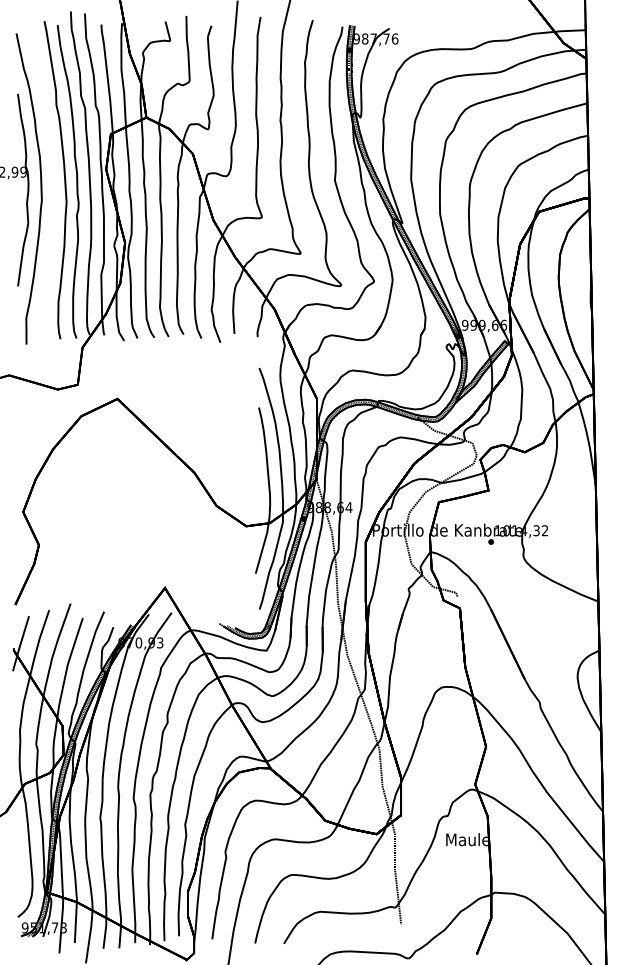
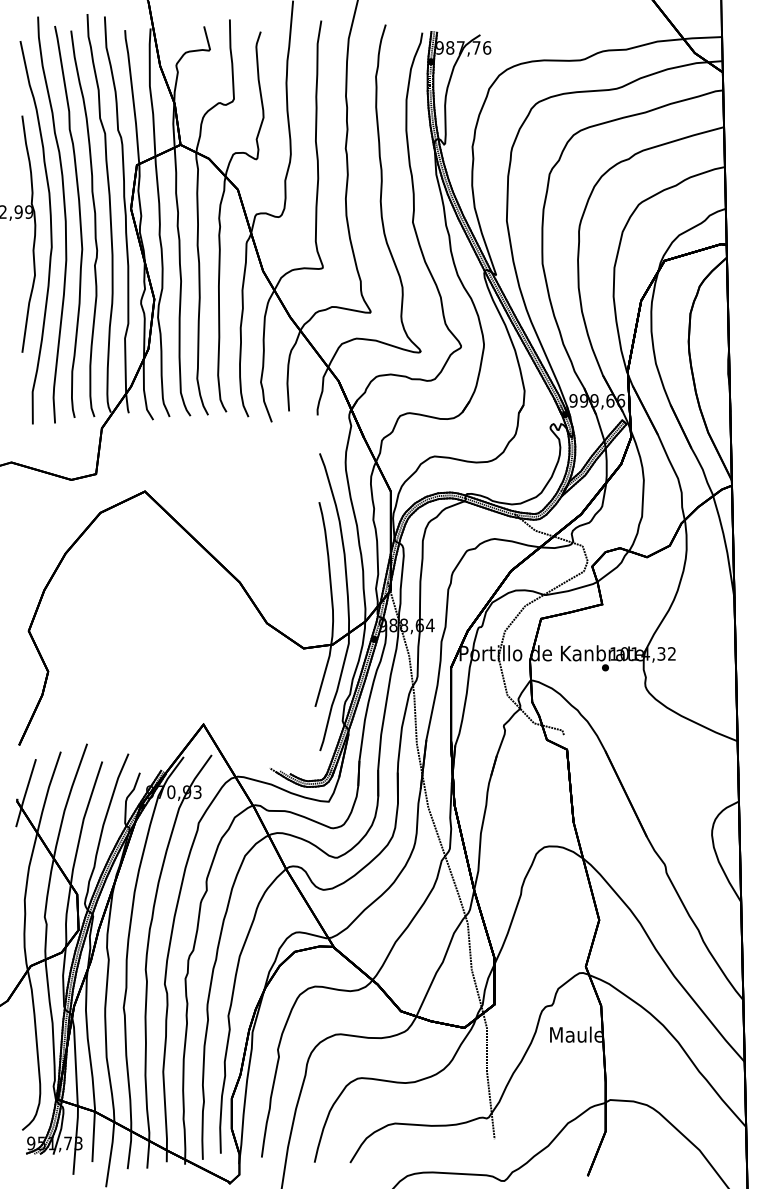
part: (52, 178) -> (64, 219), added

